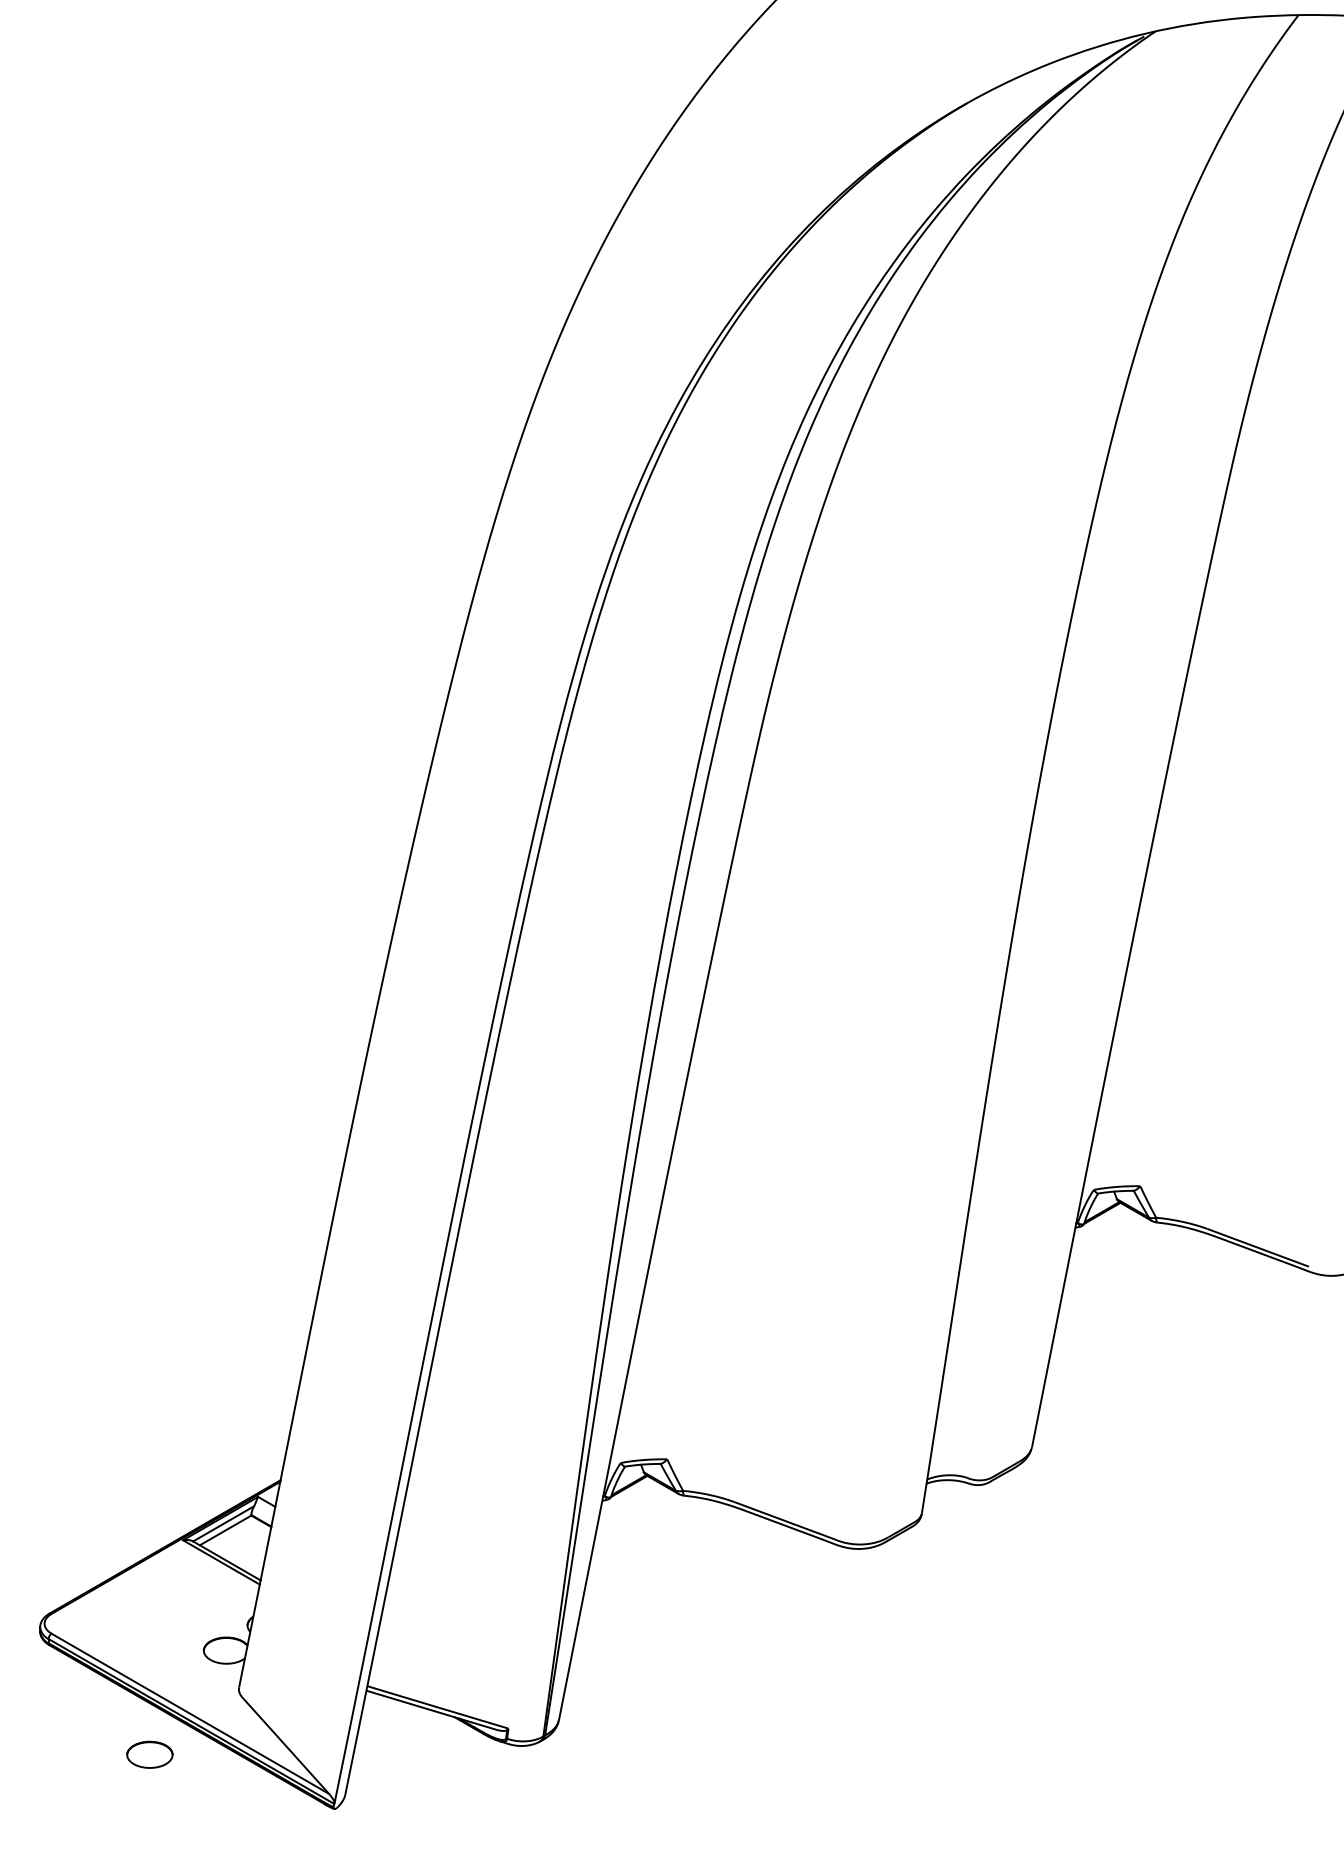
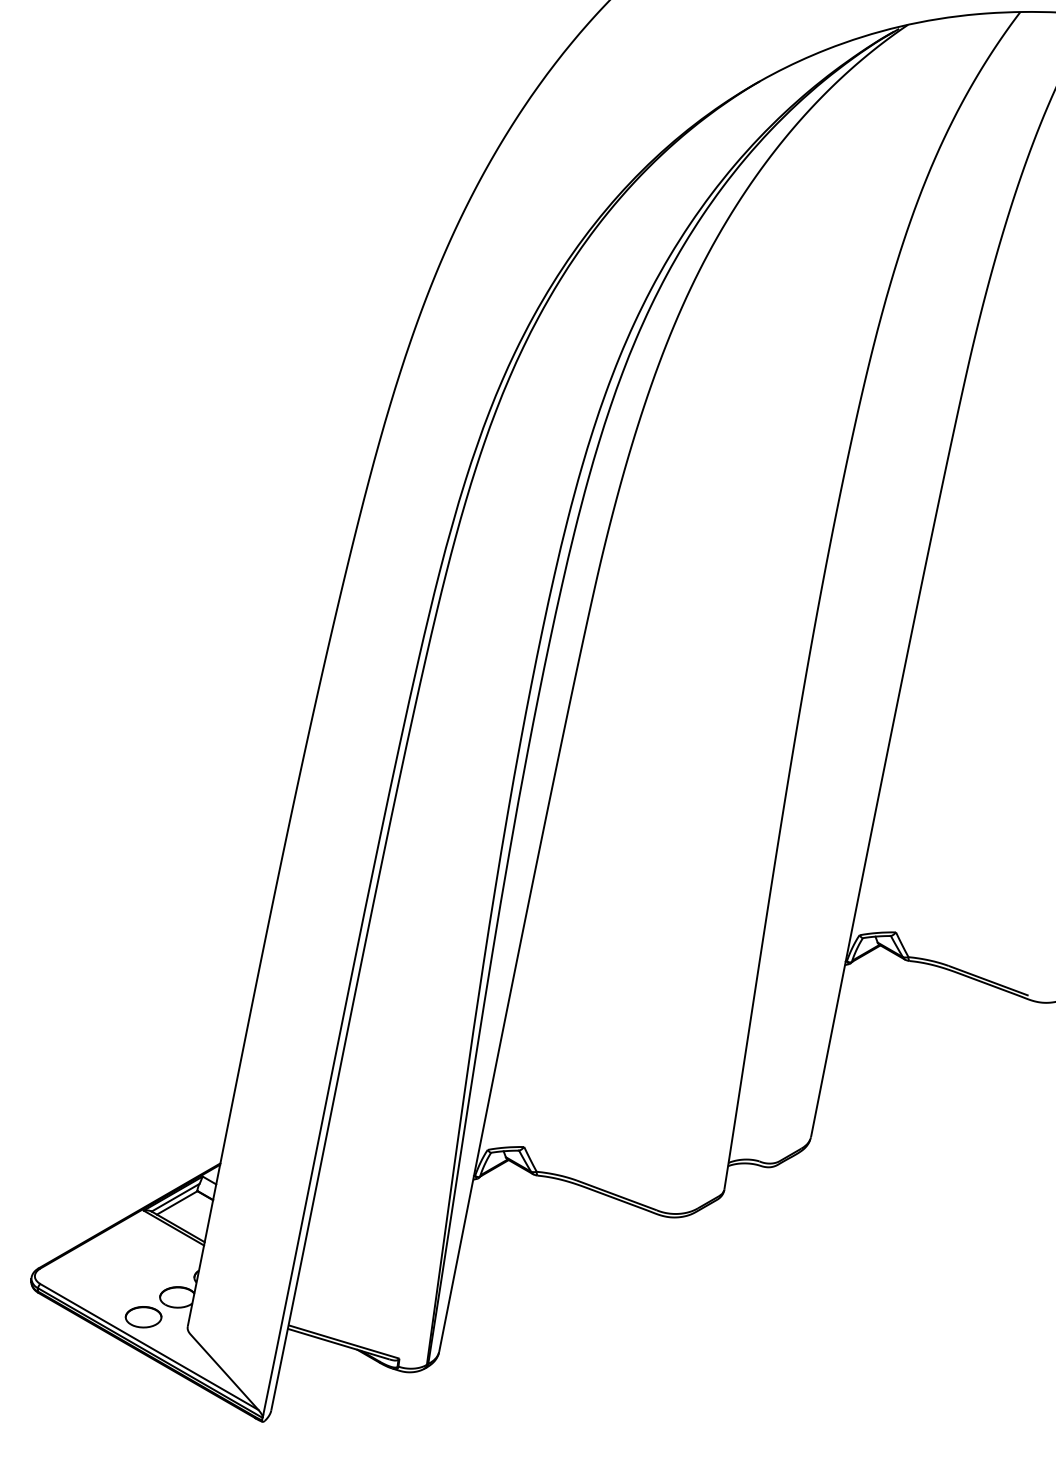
part: (149, 1754) -> (143, 1316), moved

